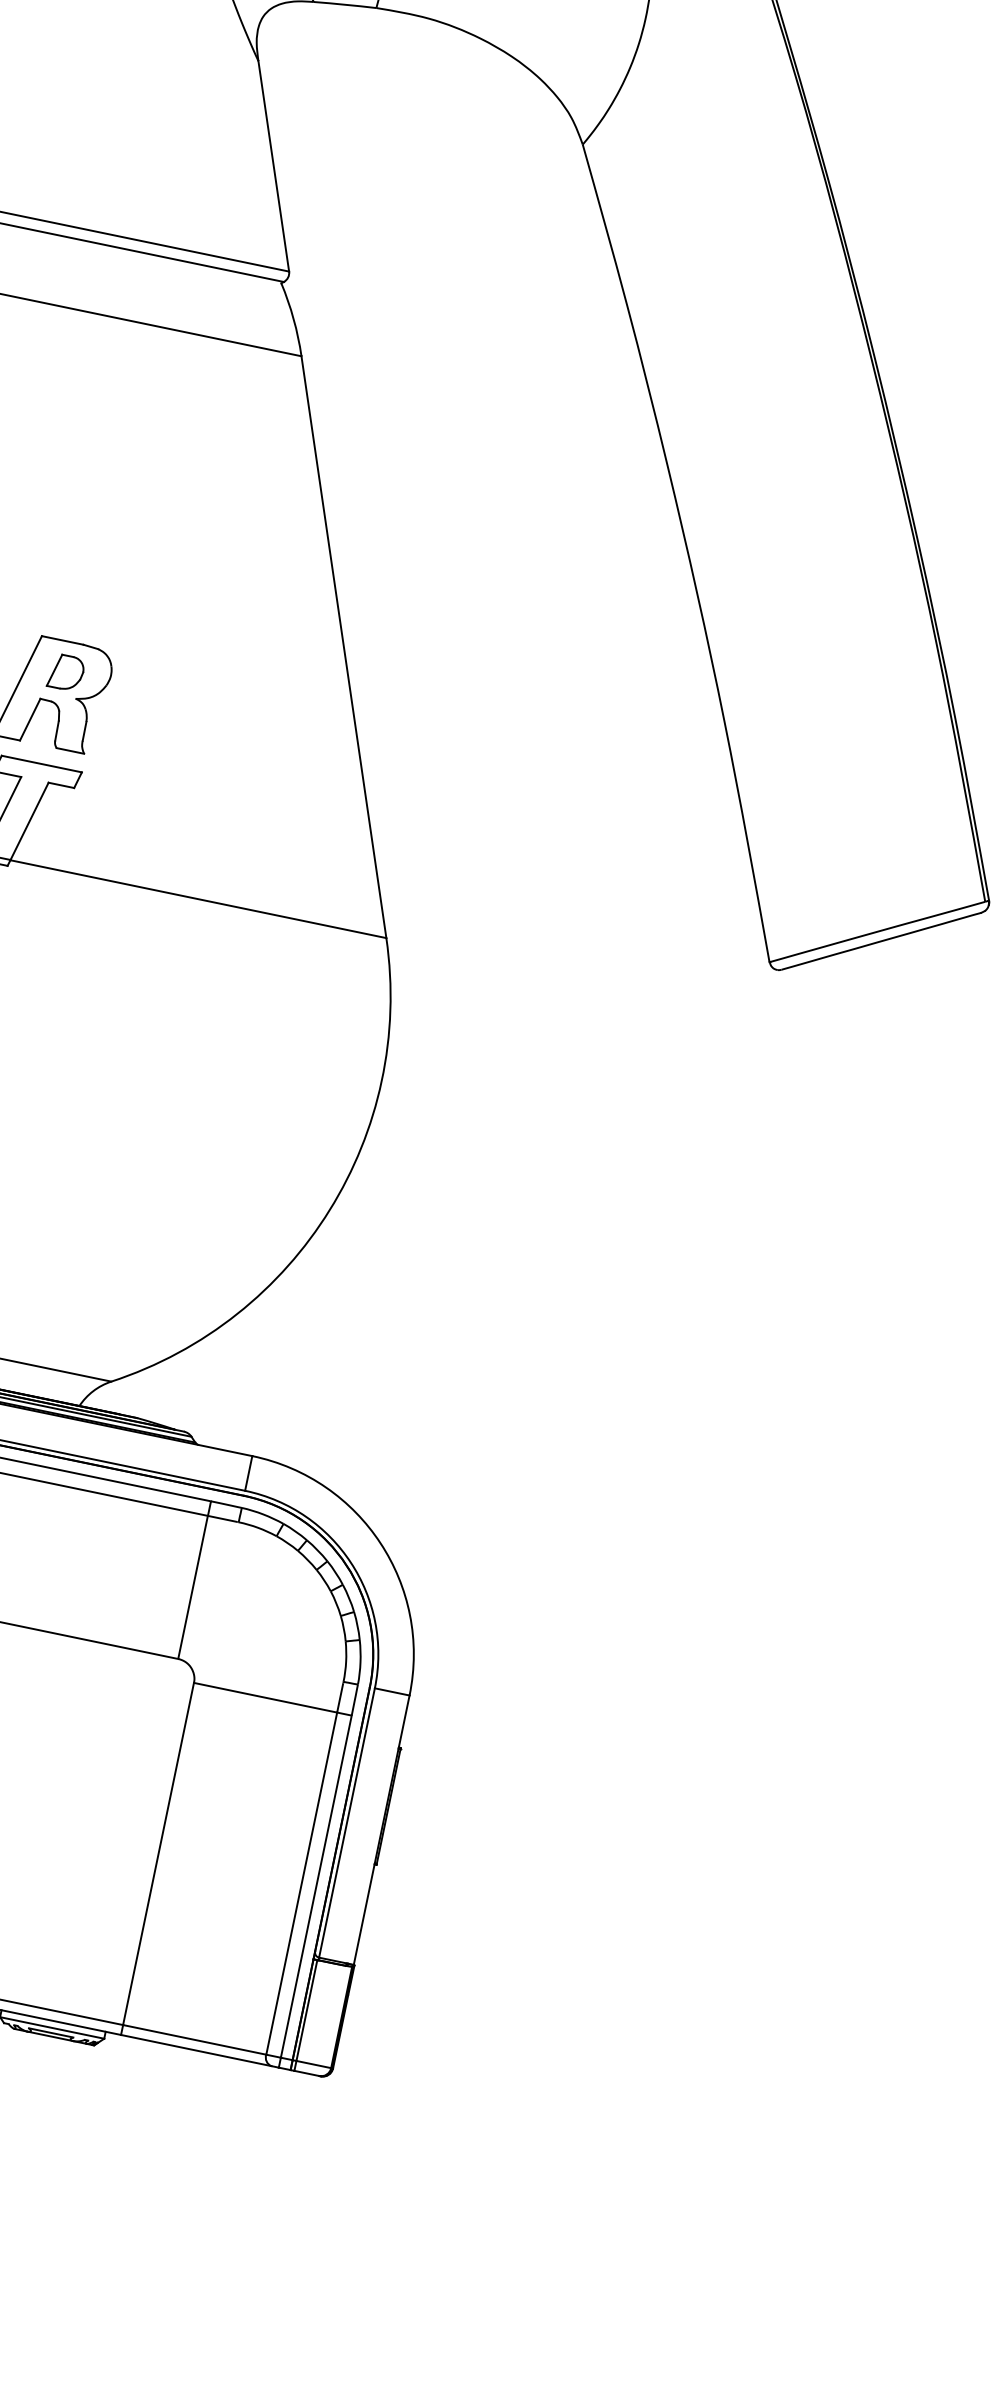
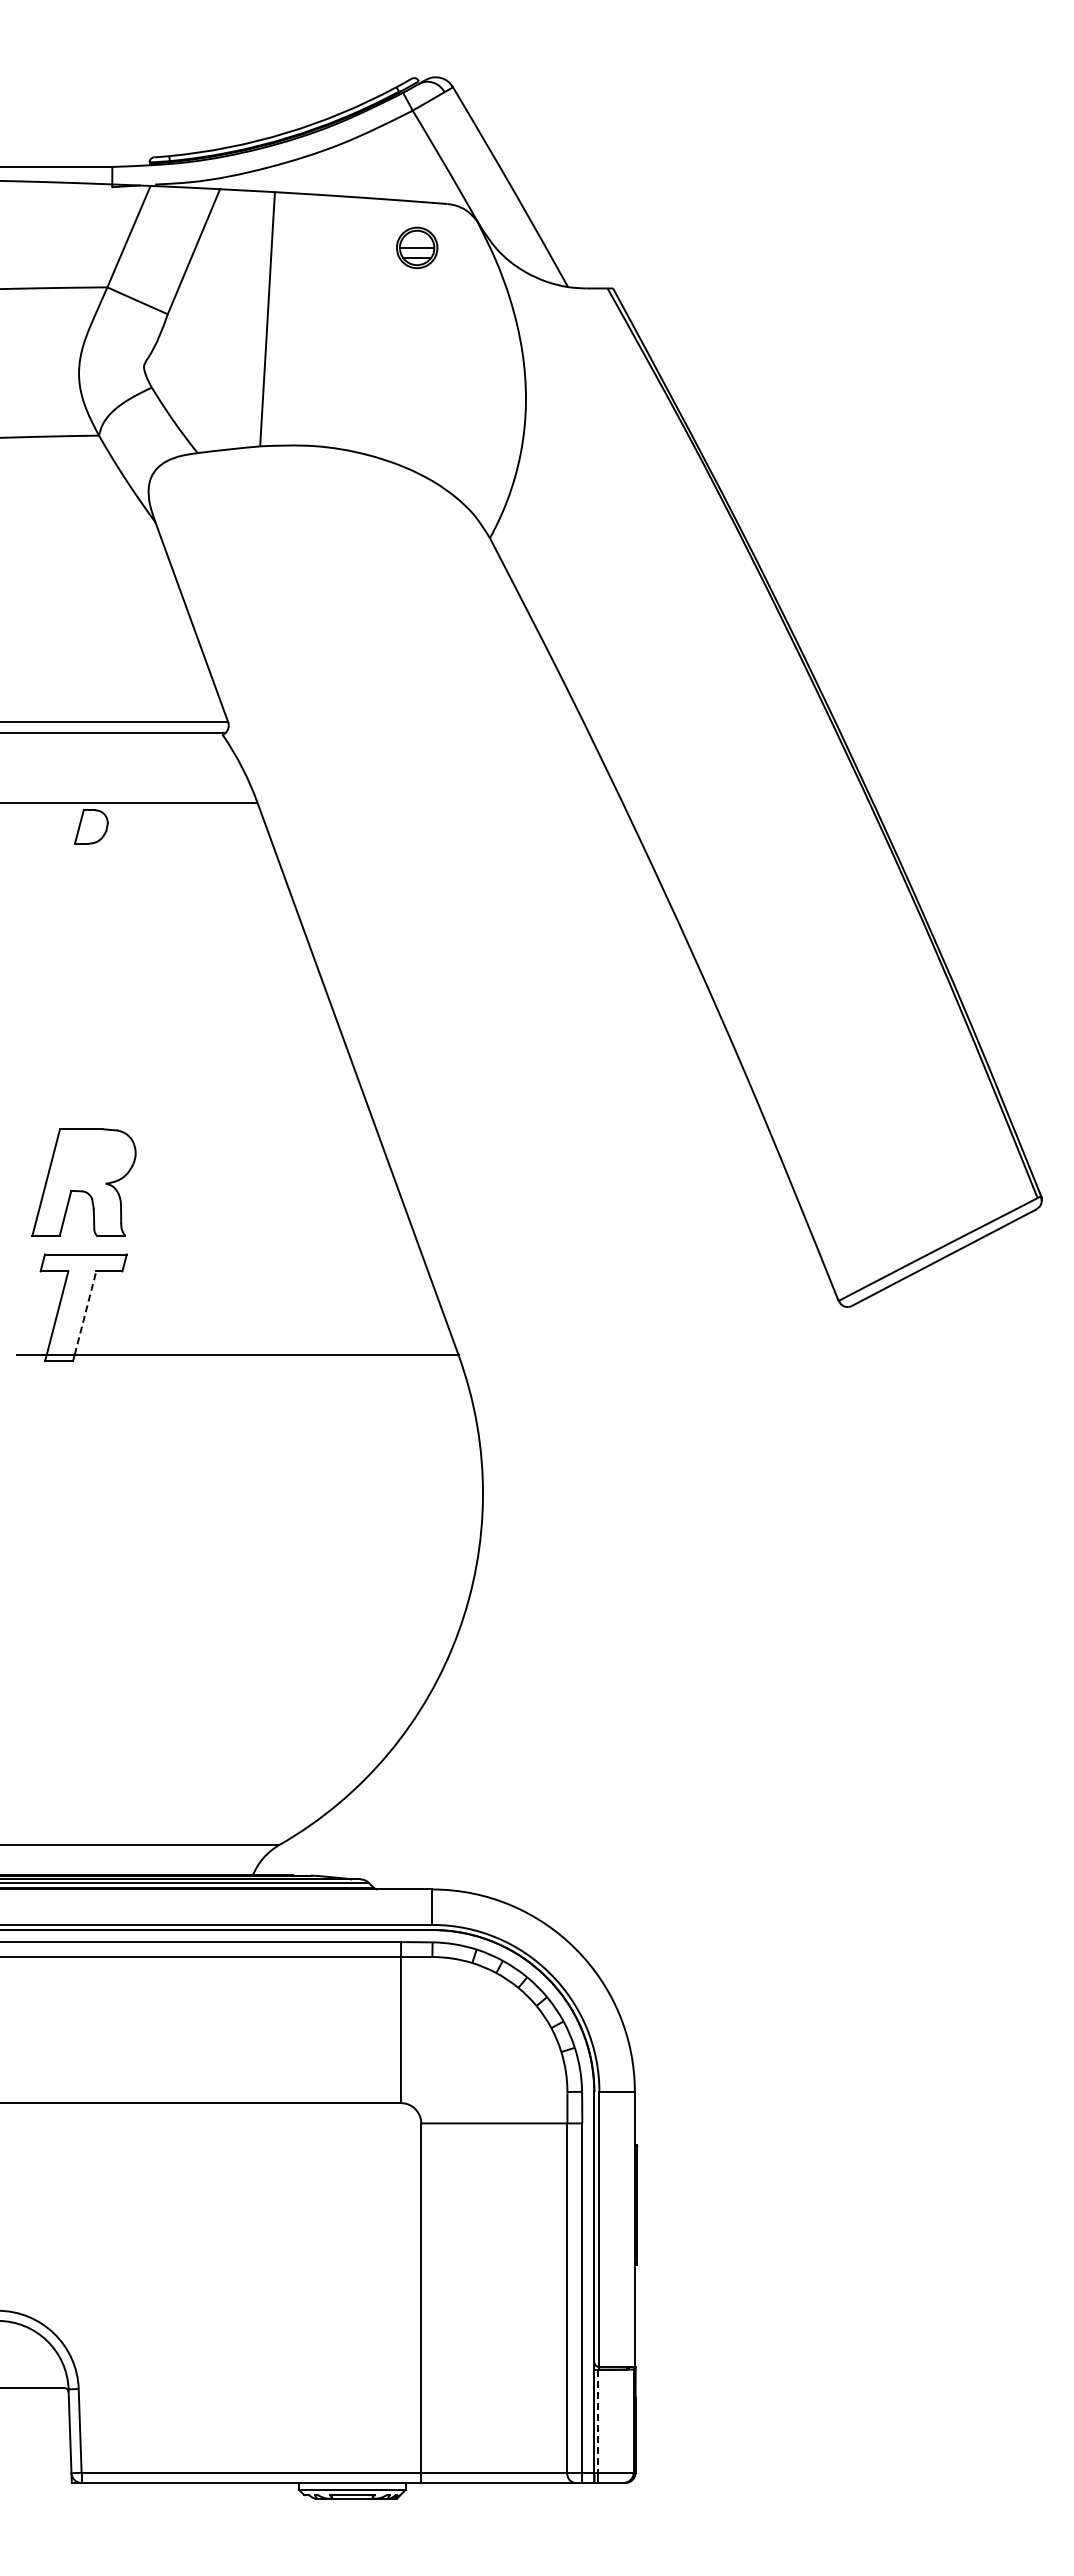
part: (66, 672) -> (91, 826), moved
line: (29, 820) -> (85, 1312), solid -> dashed
line: (307, 2010) -> (598, 2421), solid -> dashed

